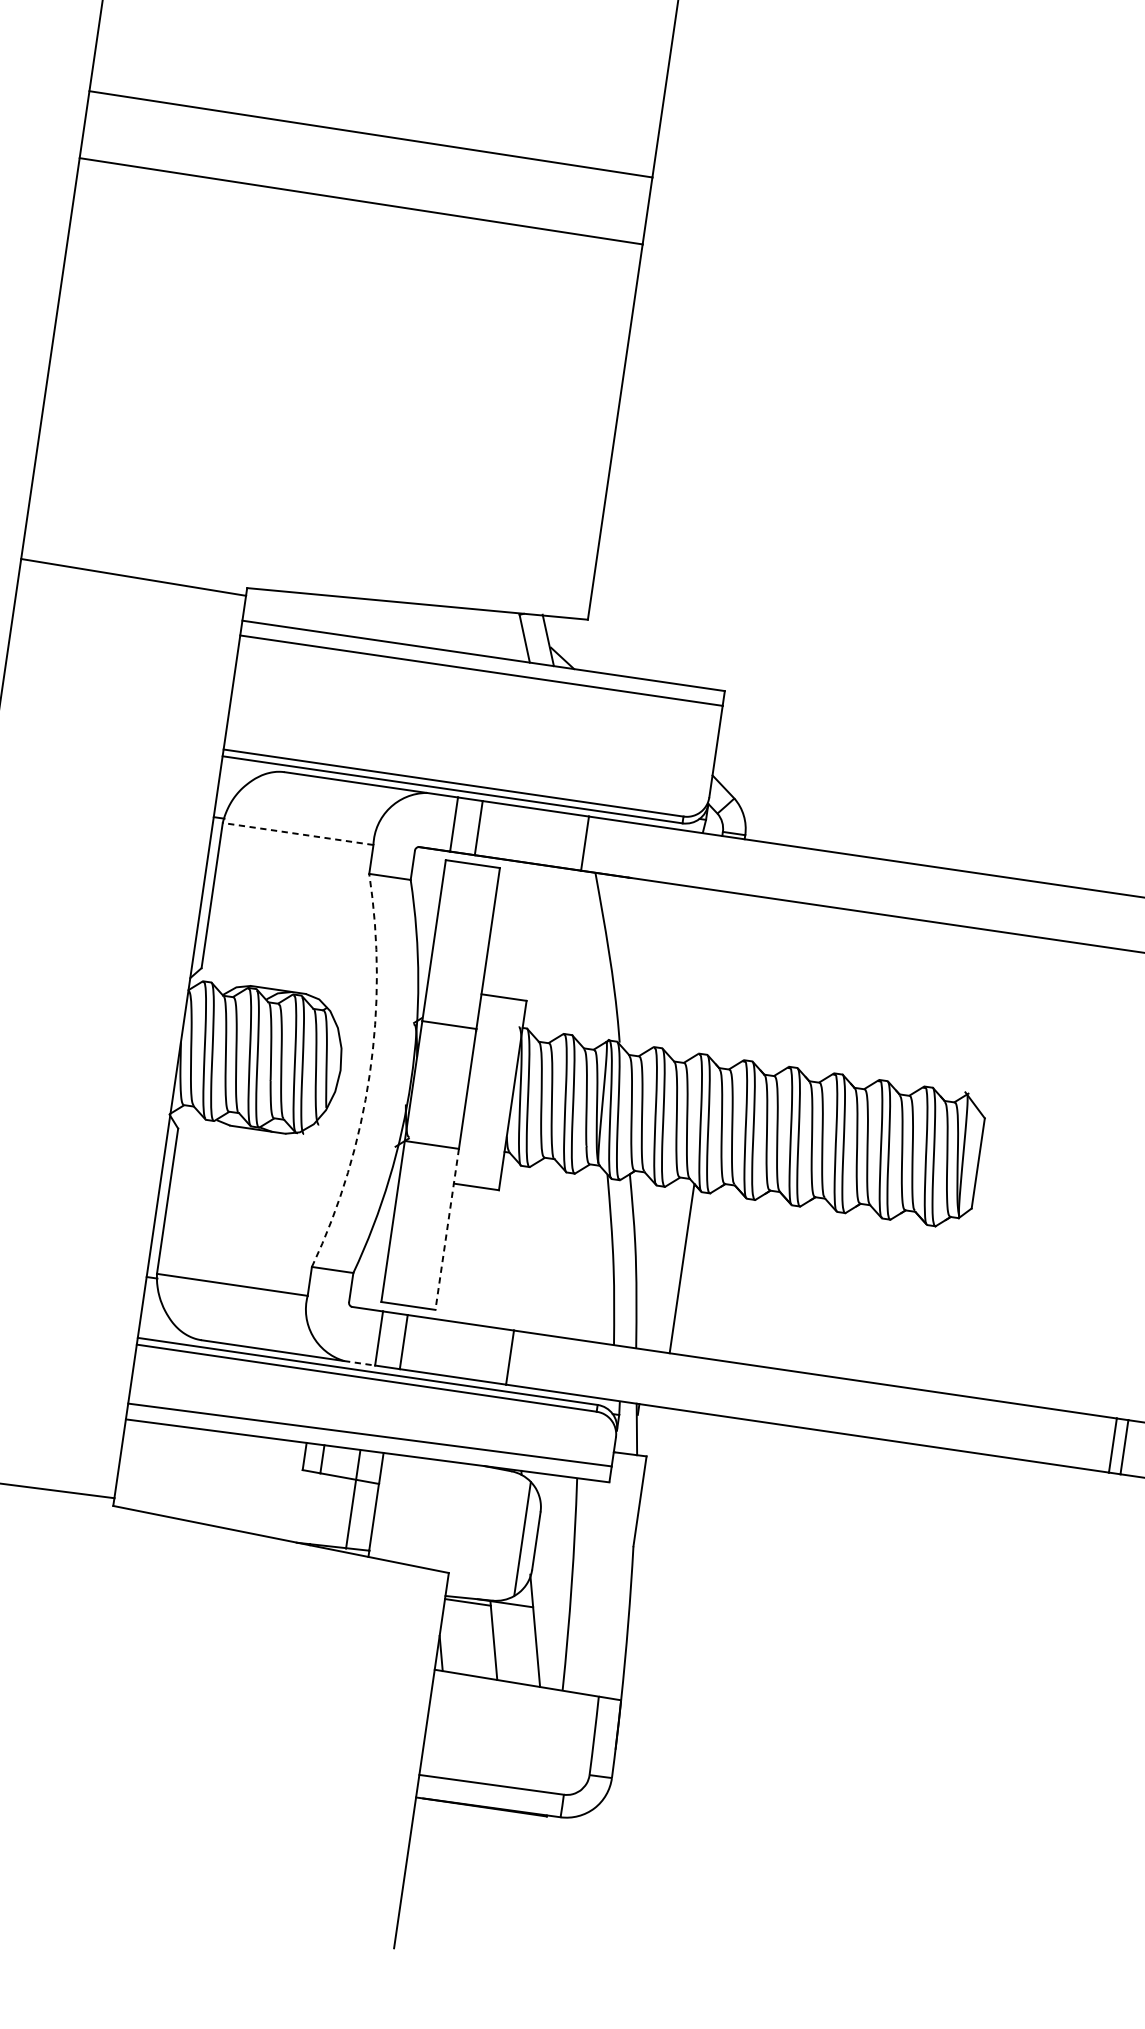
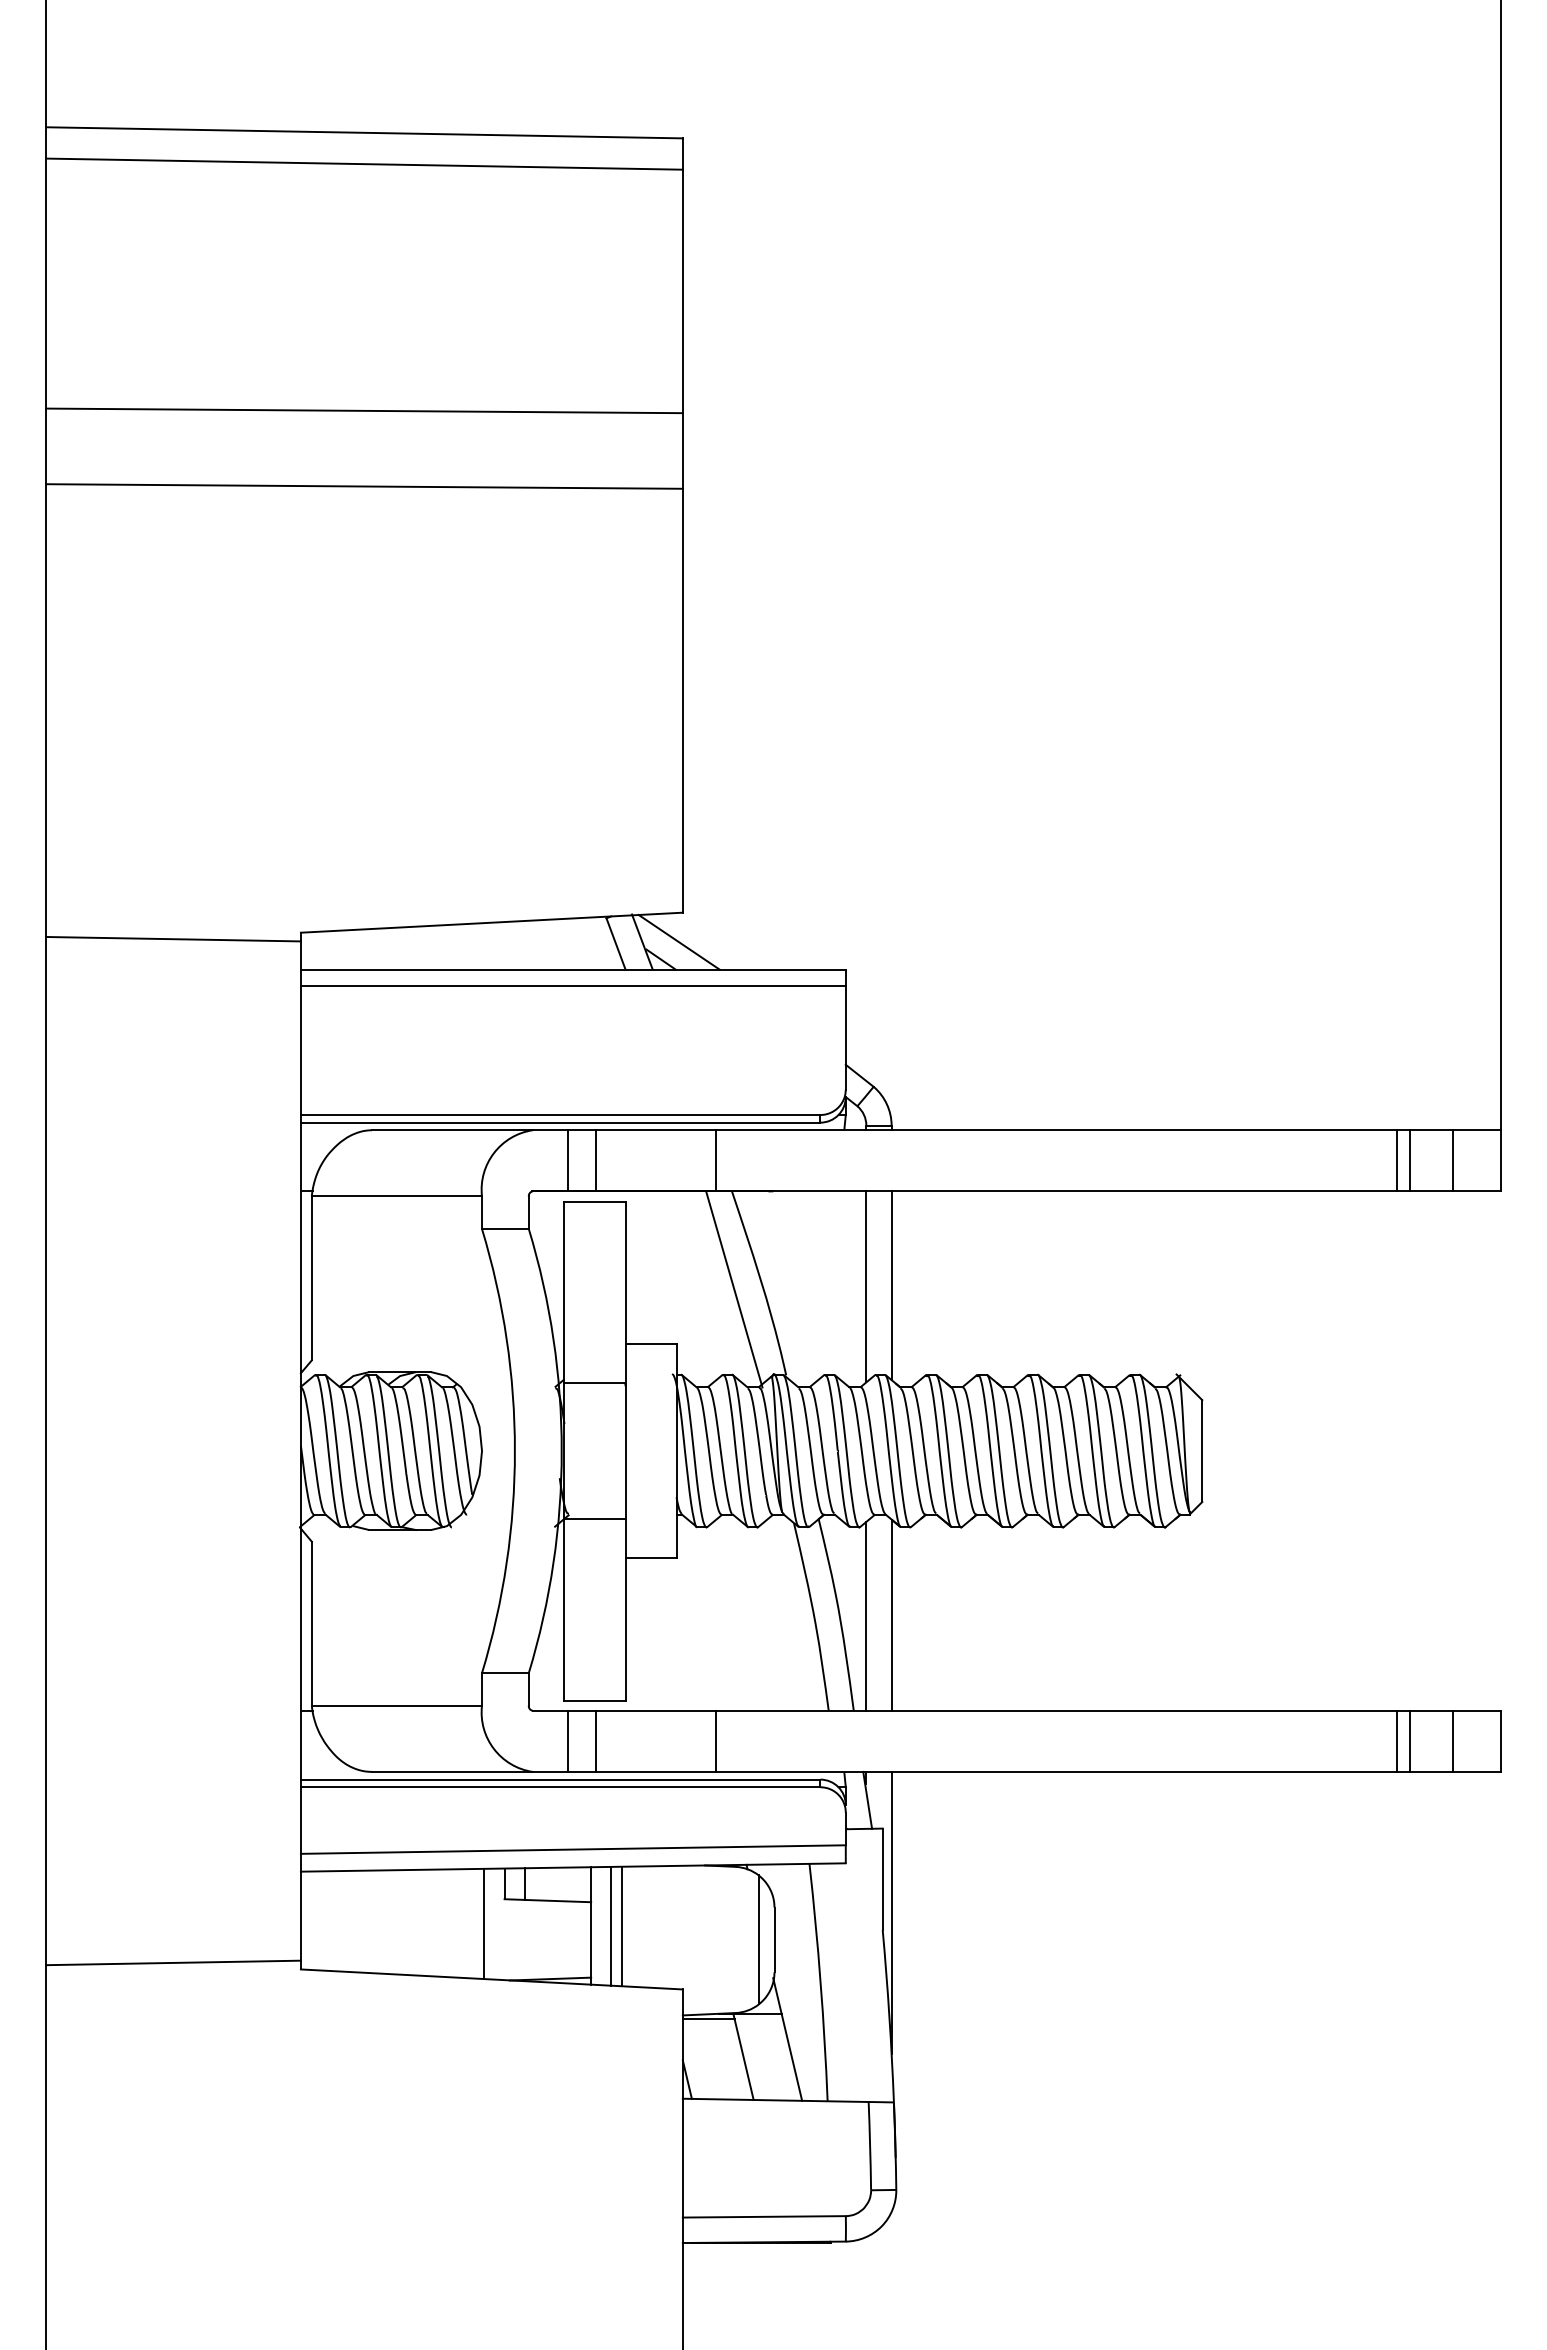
line: (580, 644) -> (678, 941), added
line: (297, 833) -> (396, 1196), dashed -> solid
line: (584, 959) -> (734, 1289), added
line: (702, 974) -> (866, 1286), added
line: (724, 976) -> (891, 1285), added
arc: (369, 1074) -> (514, 1451), dashed -> solid
line: (447, 1229) -> (625, 1609), dashed -> solid
line: (659, 1265) -> (866, 1615), added
line: (359, 1362) -> (550, 1771), dashed -> solid
line: (353, 1499) -> (484, 1923), moved
line: (393, 1507) -> (610, 1925), added
line: (402, 1509) -> (621, 1926), added
line: (643, 1531) -> (891, 1912), added

